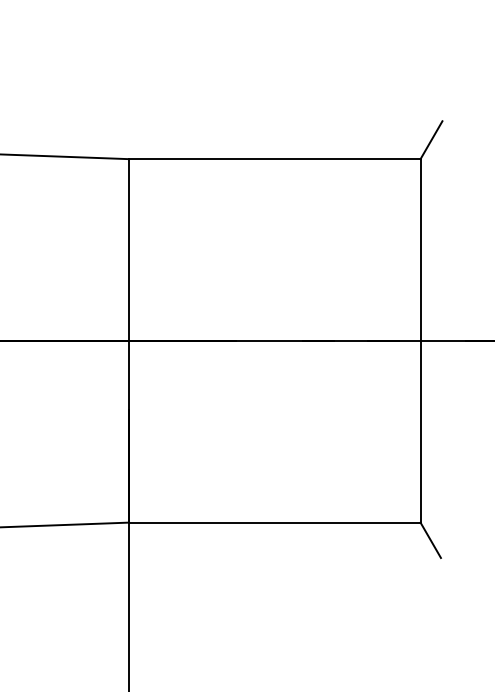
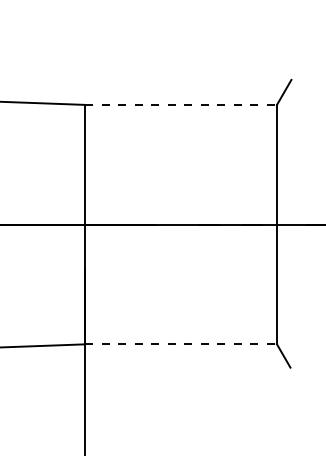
line: (275, 158) -> (181, 104), solid -> dashed
line: (275, 522) -> (181, 344), solid -> dashed

